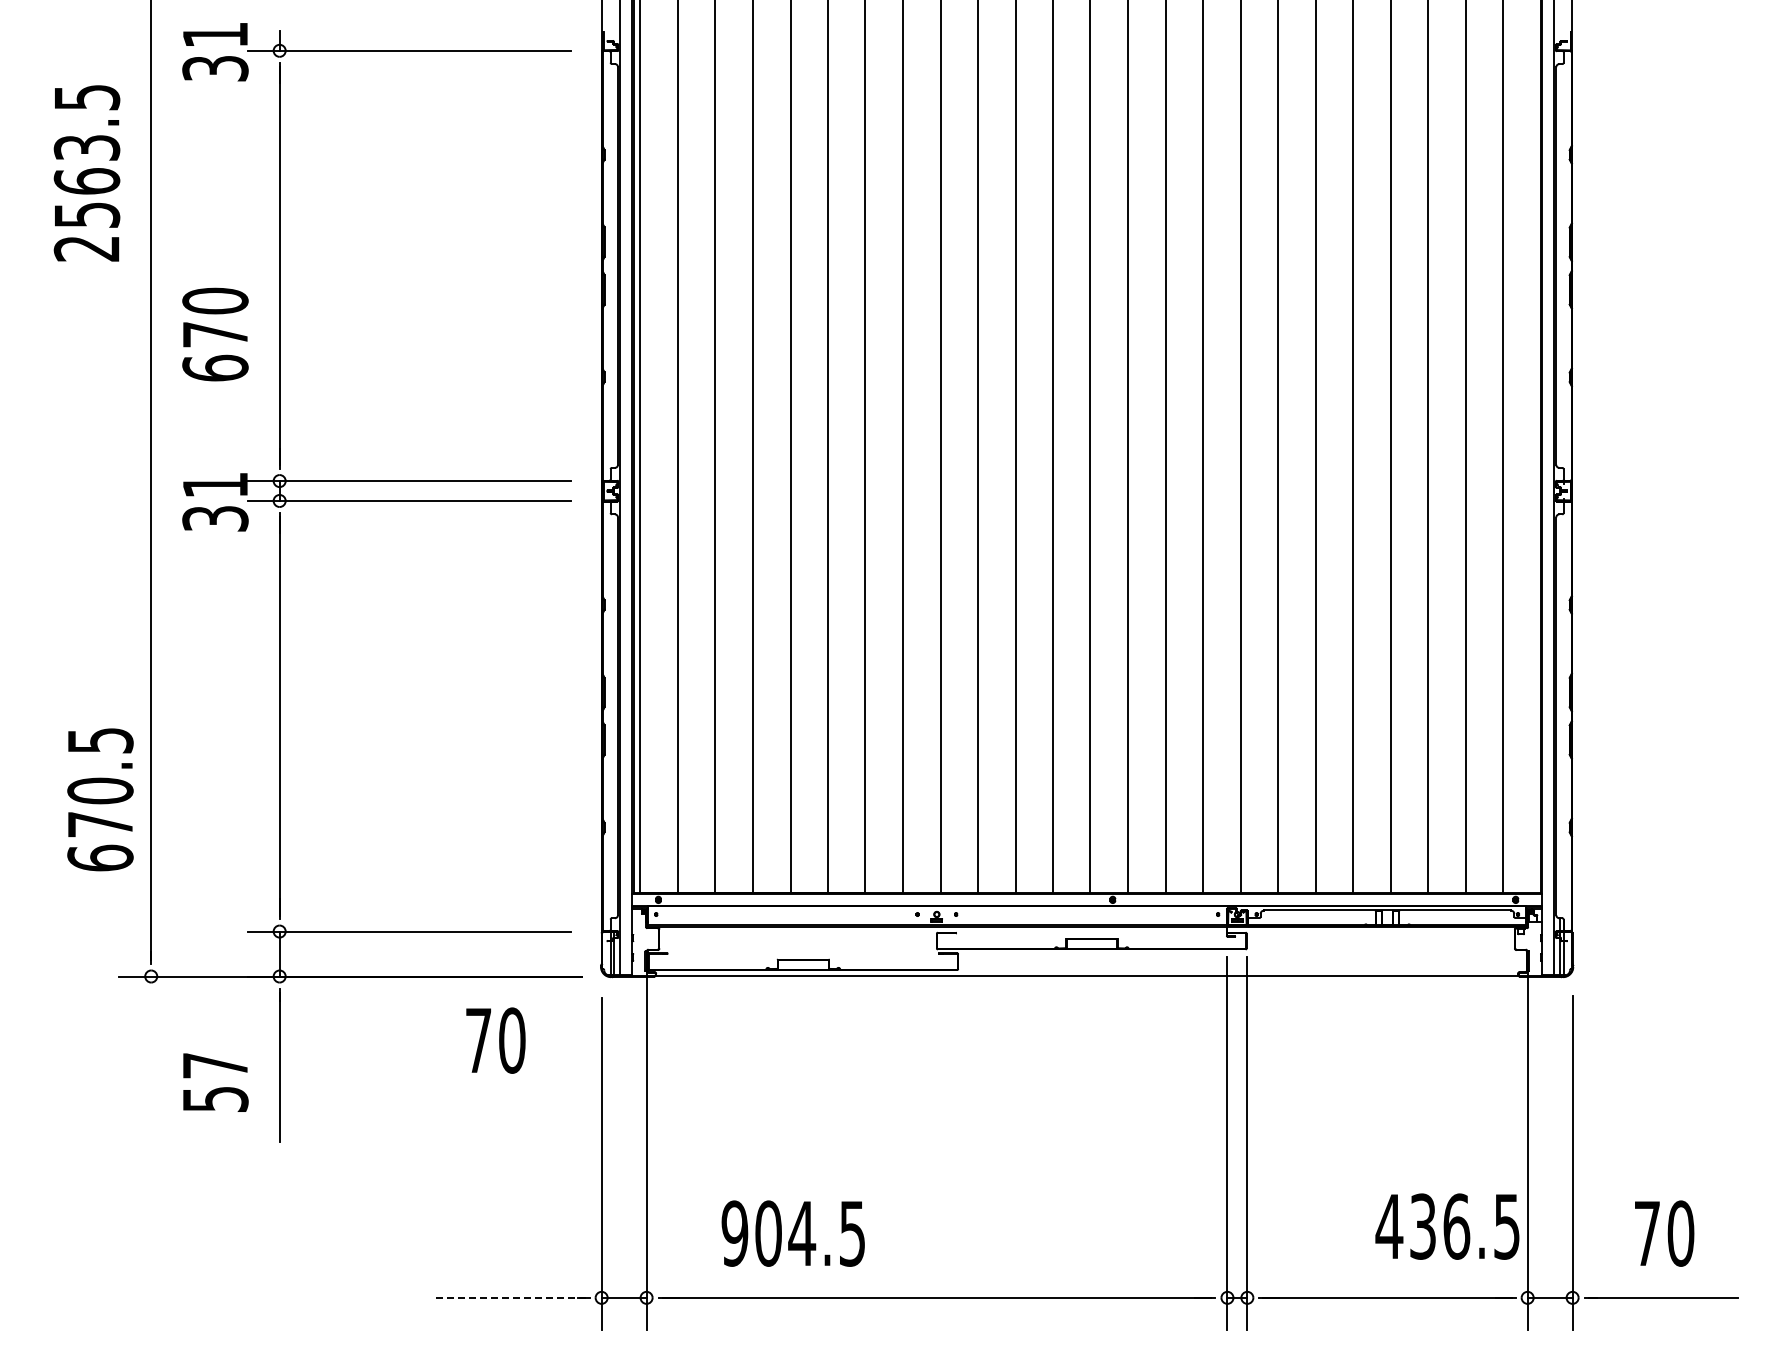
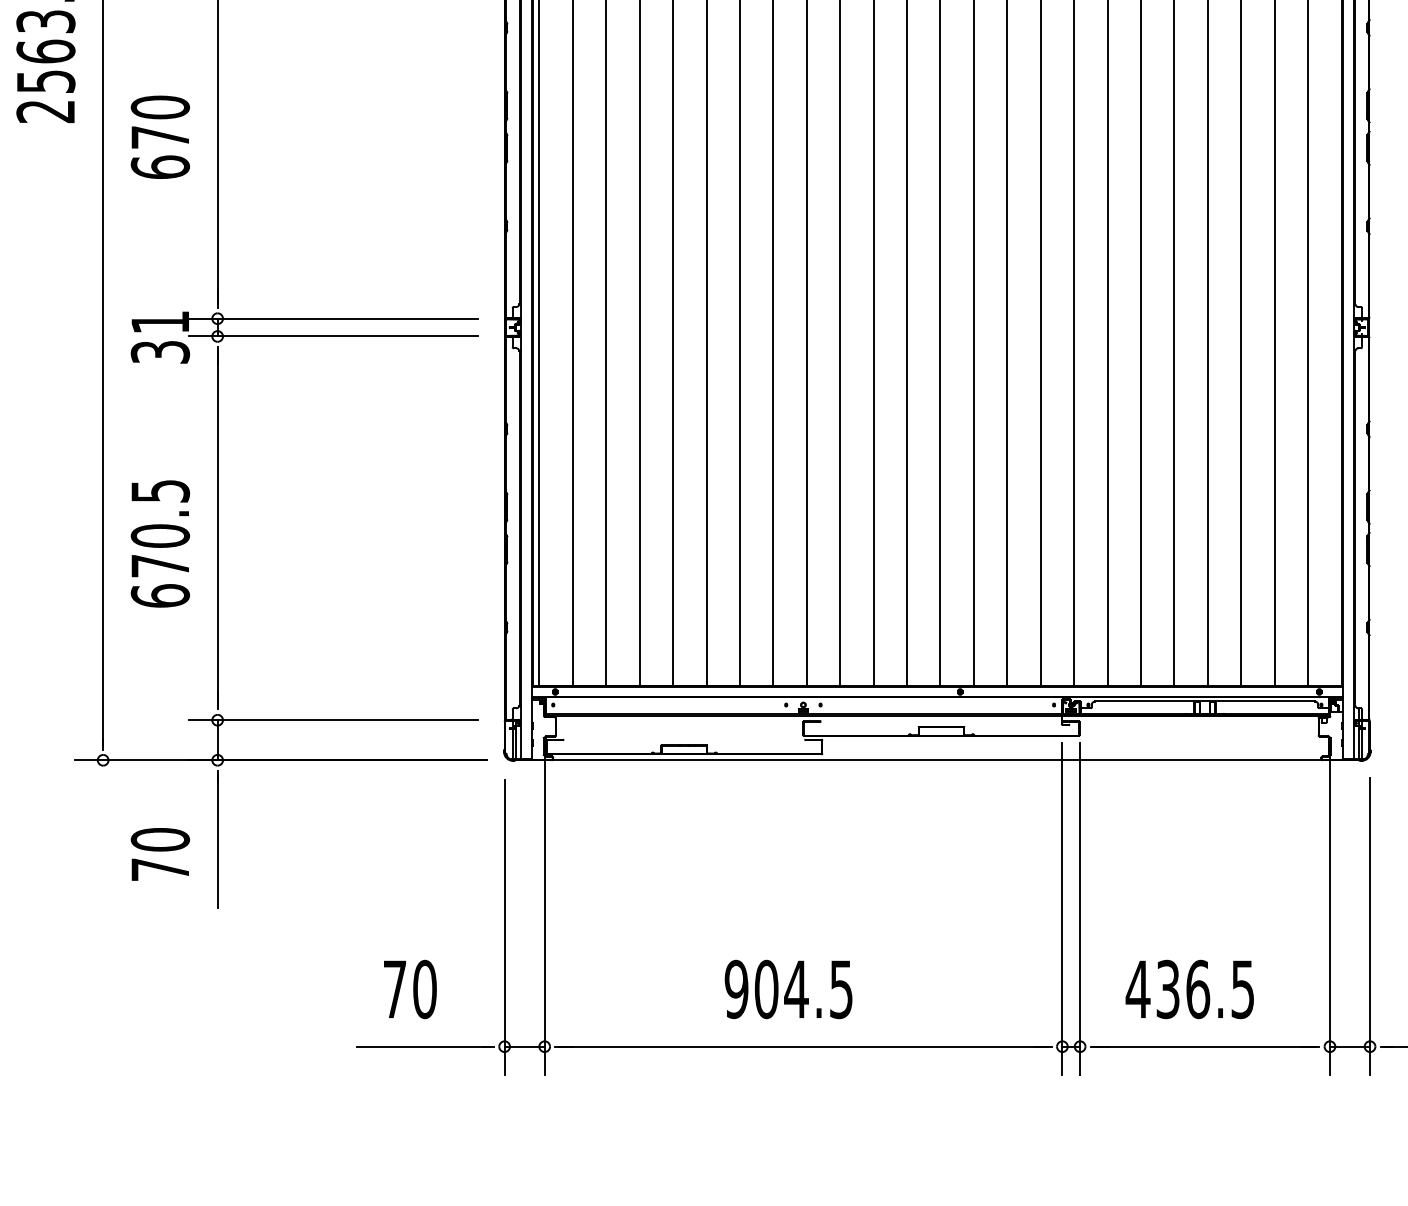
text: (215, 334) -> (160, 137), moved
text: (100, 799) -> (160, 543), moved
text: (495, 1040) -> (410, 989), moved
text: (215, 1081) -> (160, 853), 57 -> 70
text: (1447, 1226) -> (1189, 989), moved
text: (792, 1233) -> (787, 989), moved
line: (510, 1297) -> (423, 1046), dashed -> solid

